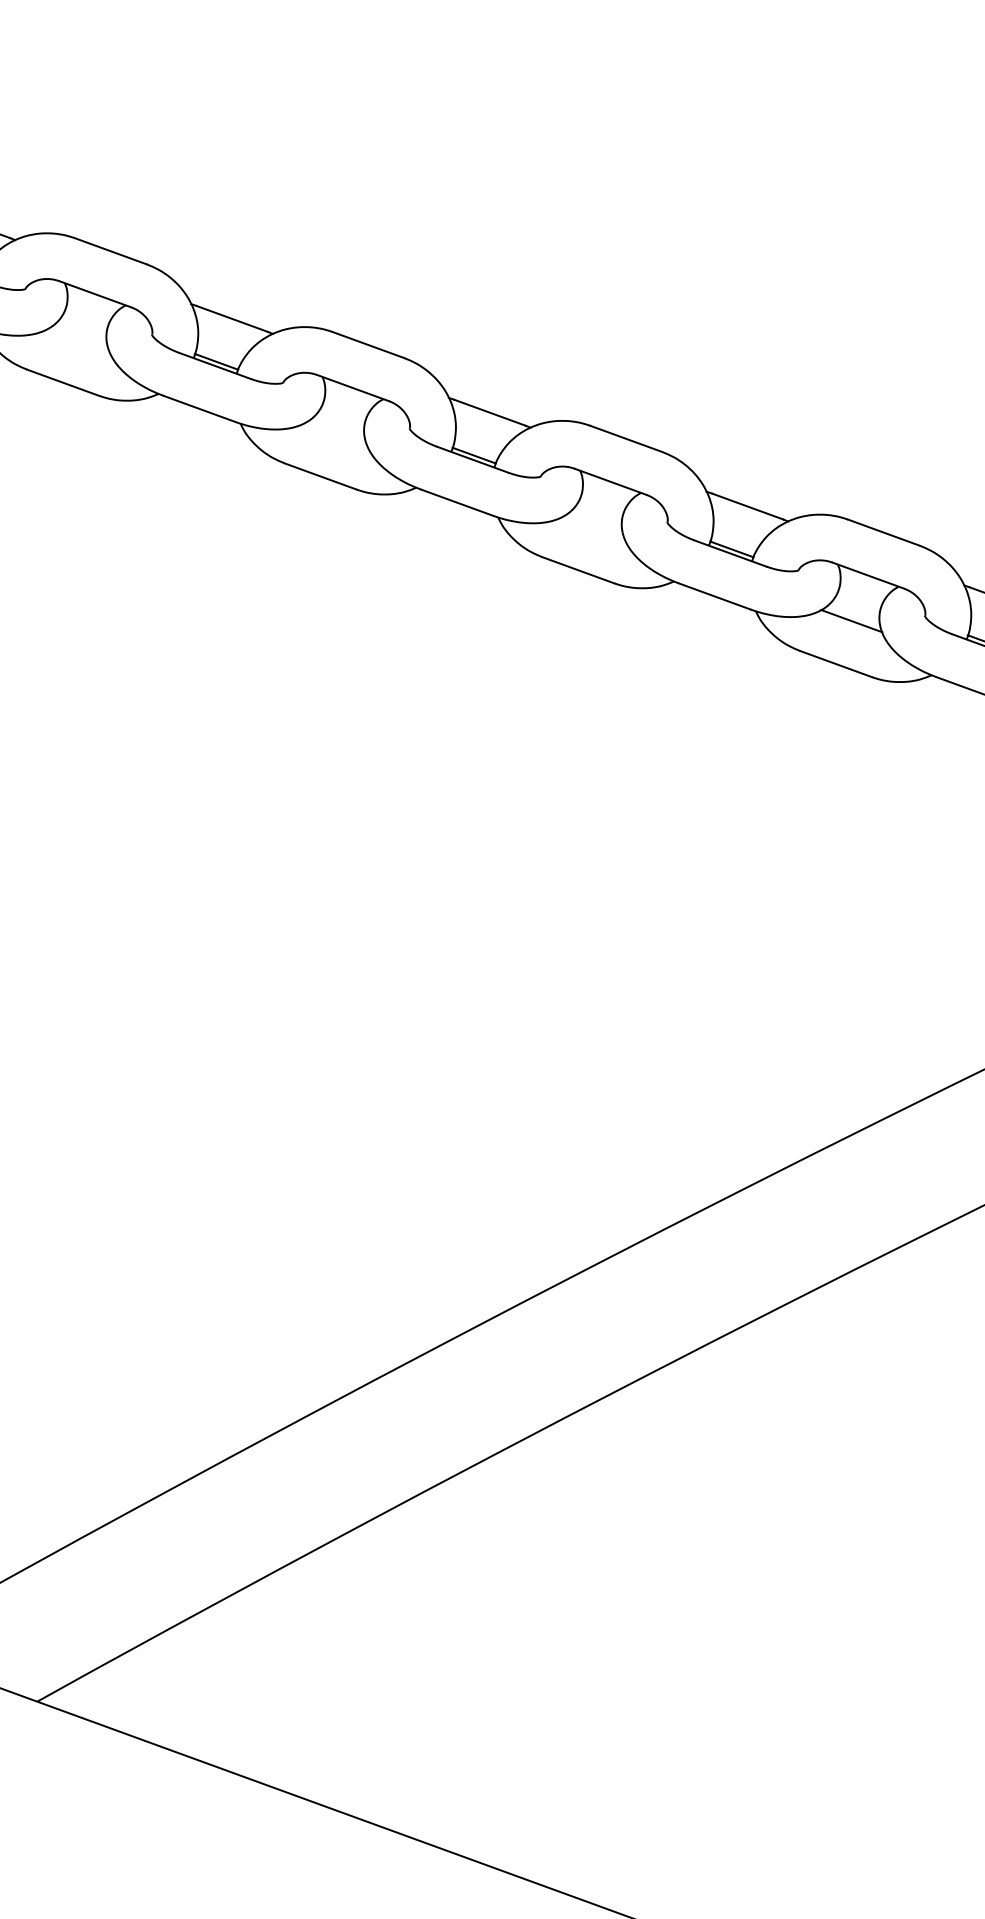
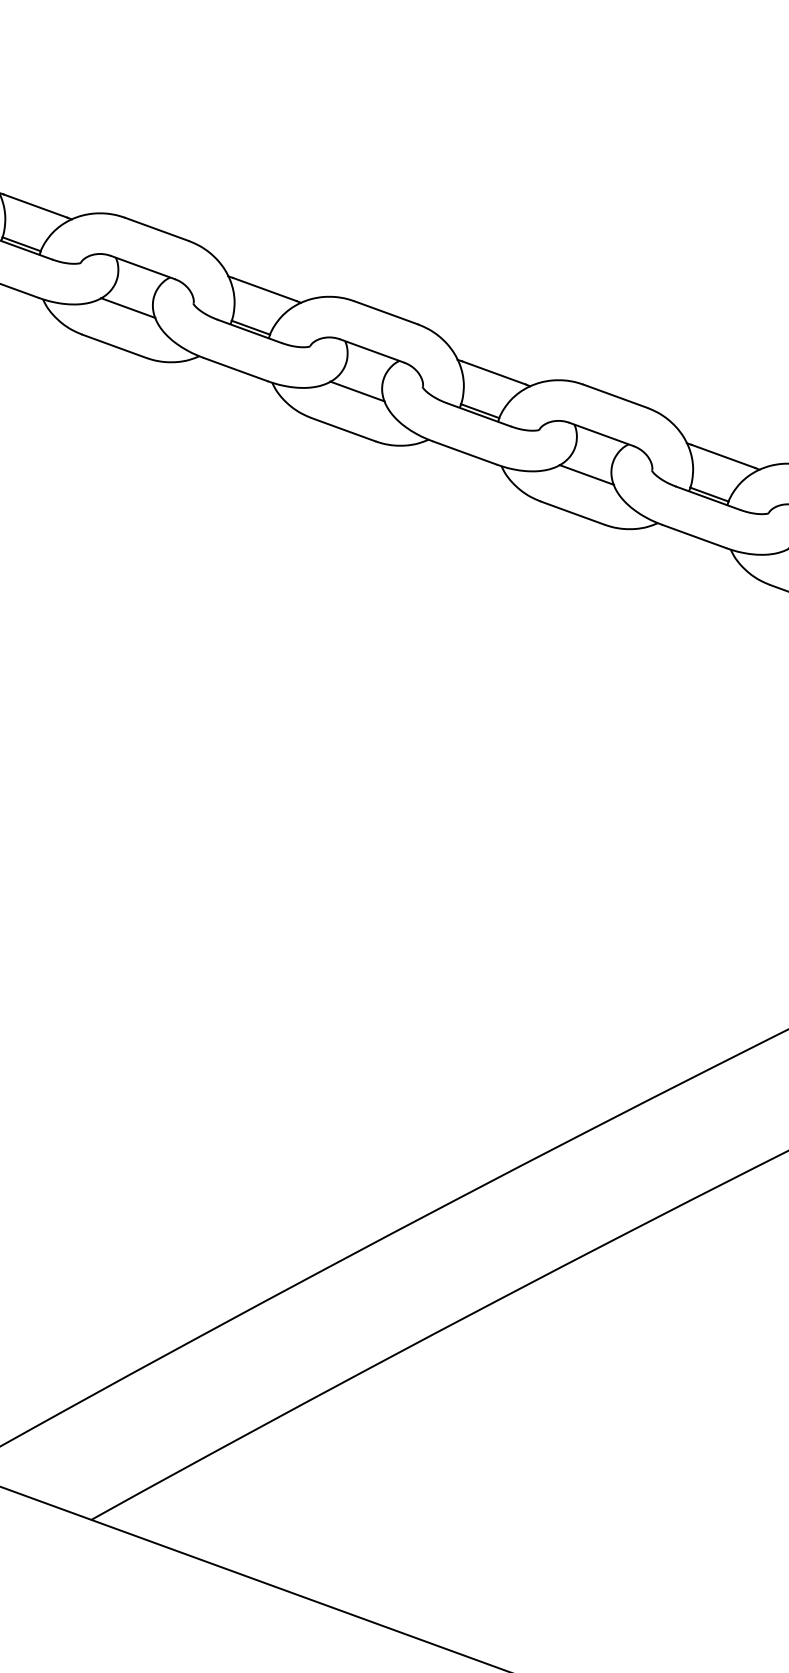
line: (78, 339) -> (128, 307), added
line: (335, 433) -> (356, 391), added
line: (593, 527) -> (586, 475), added

